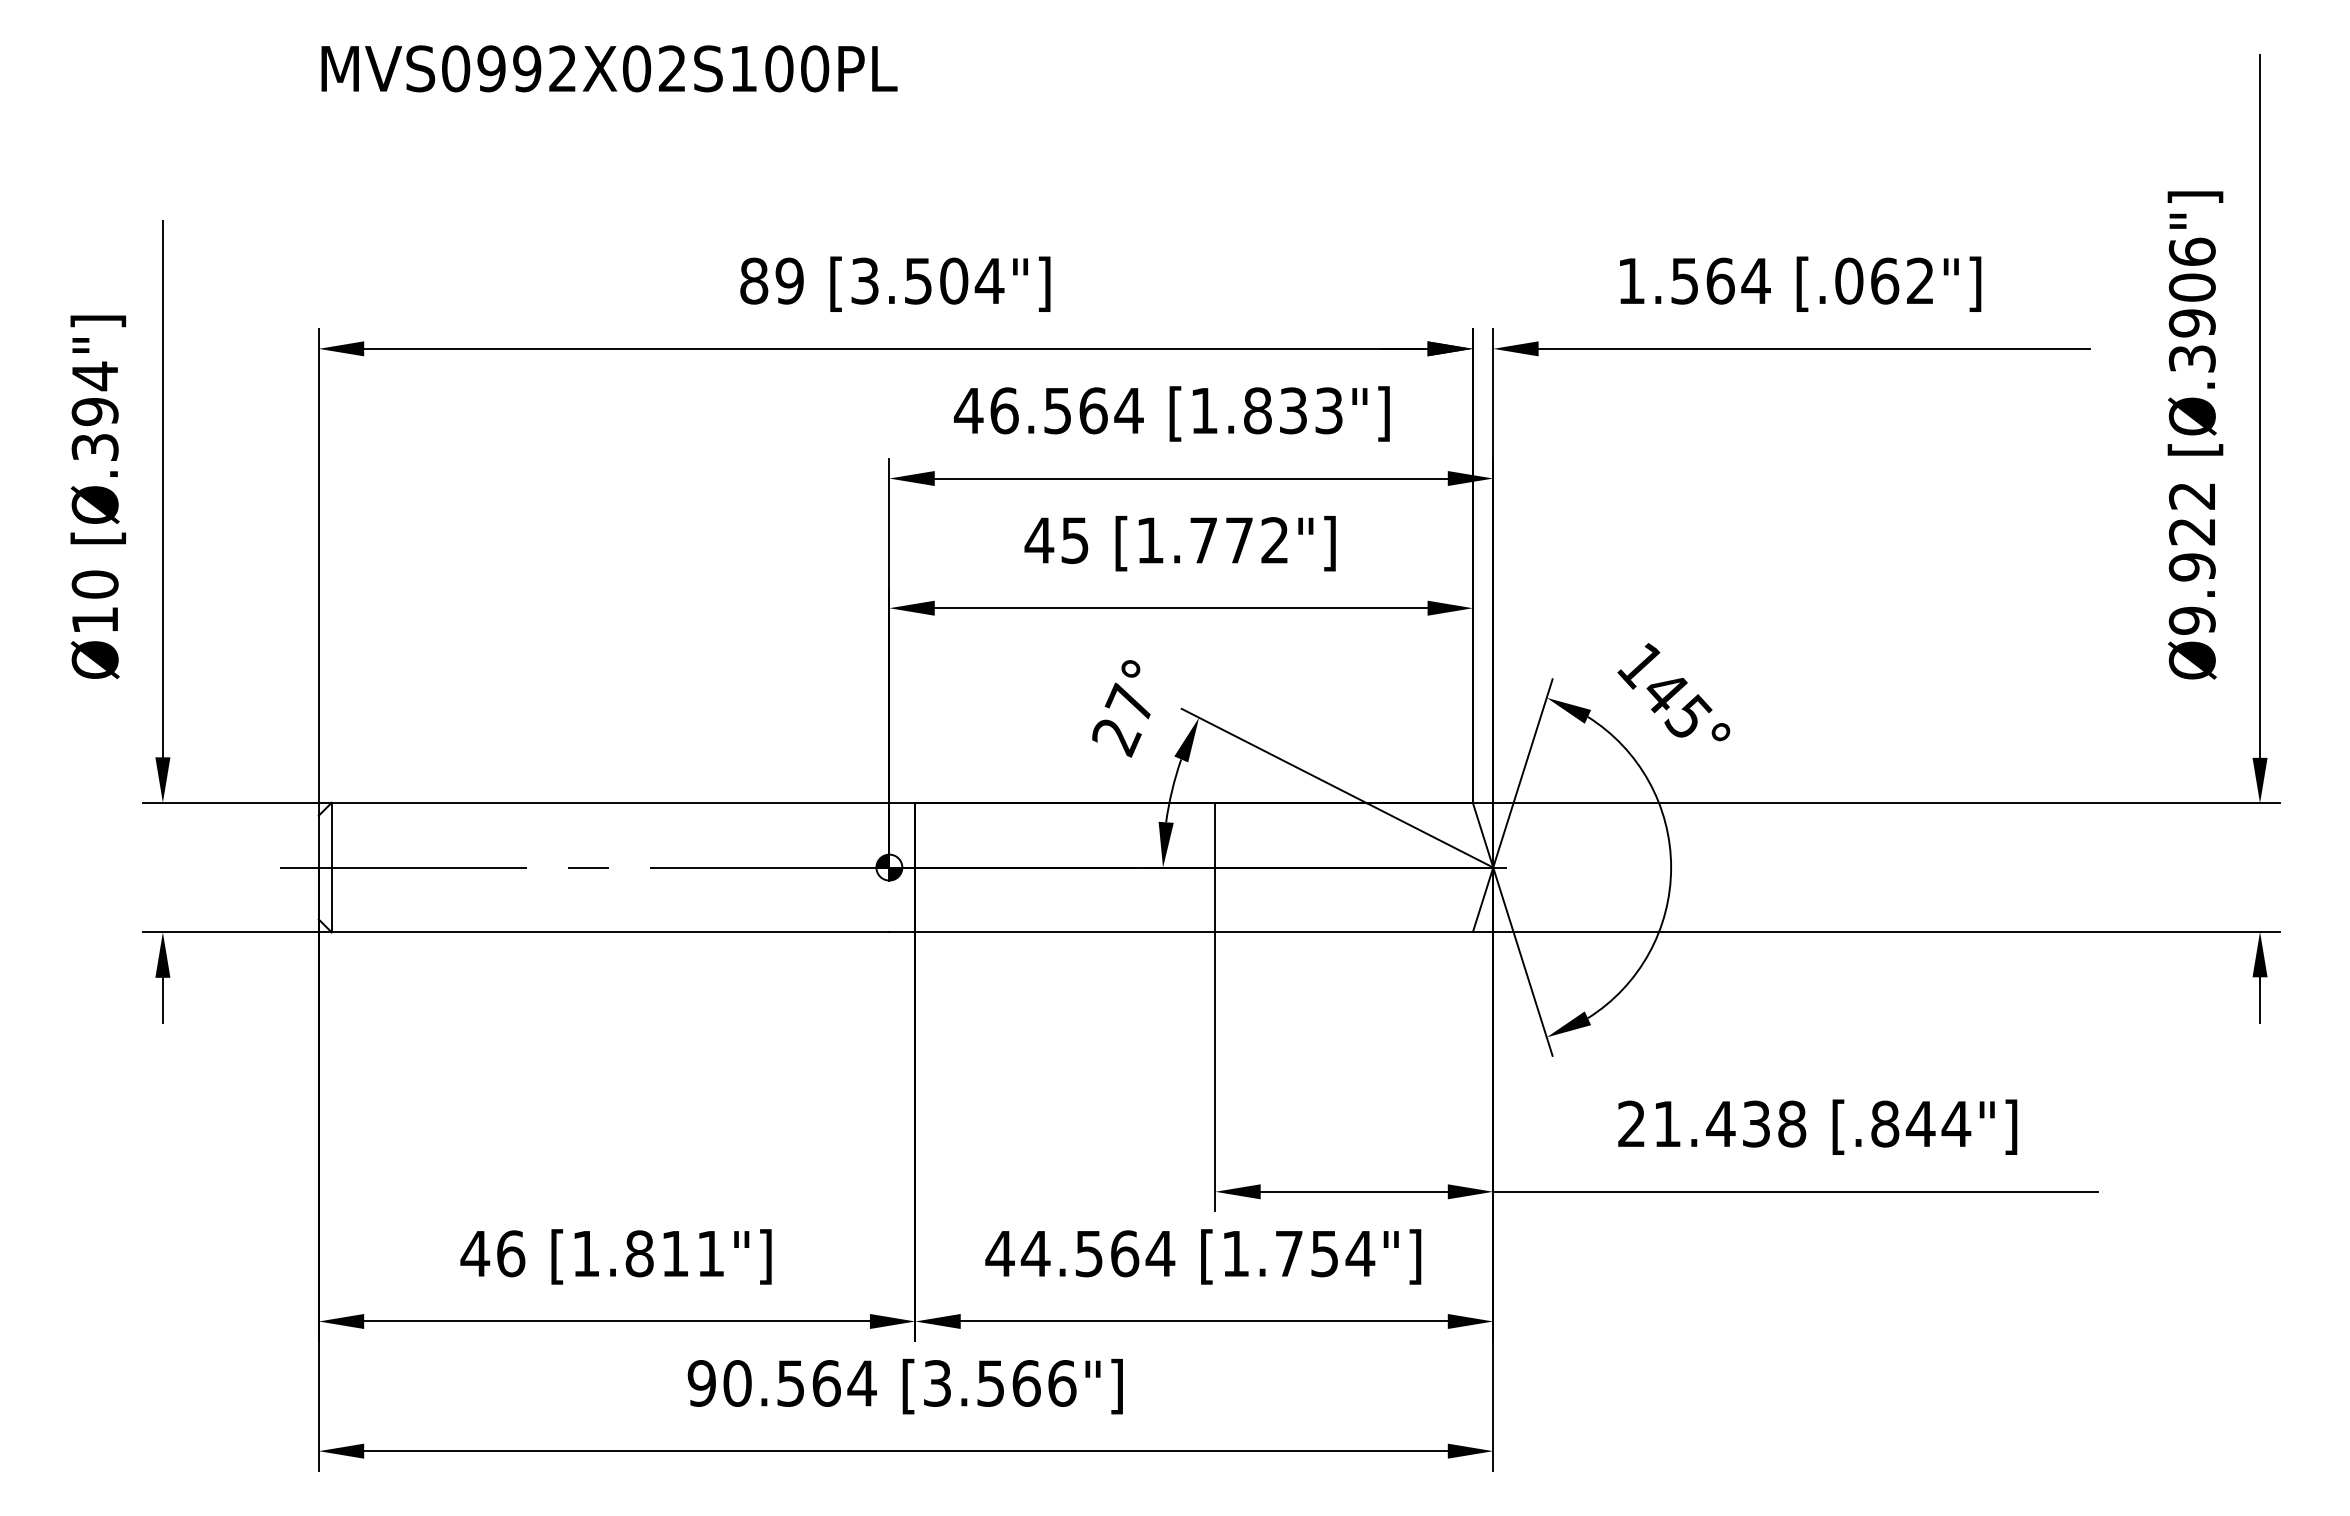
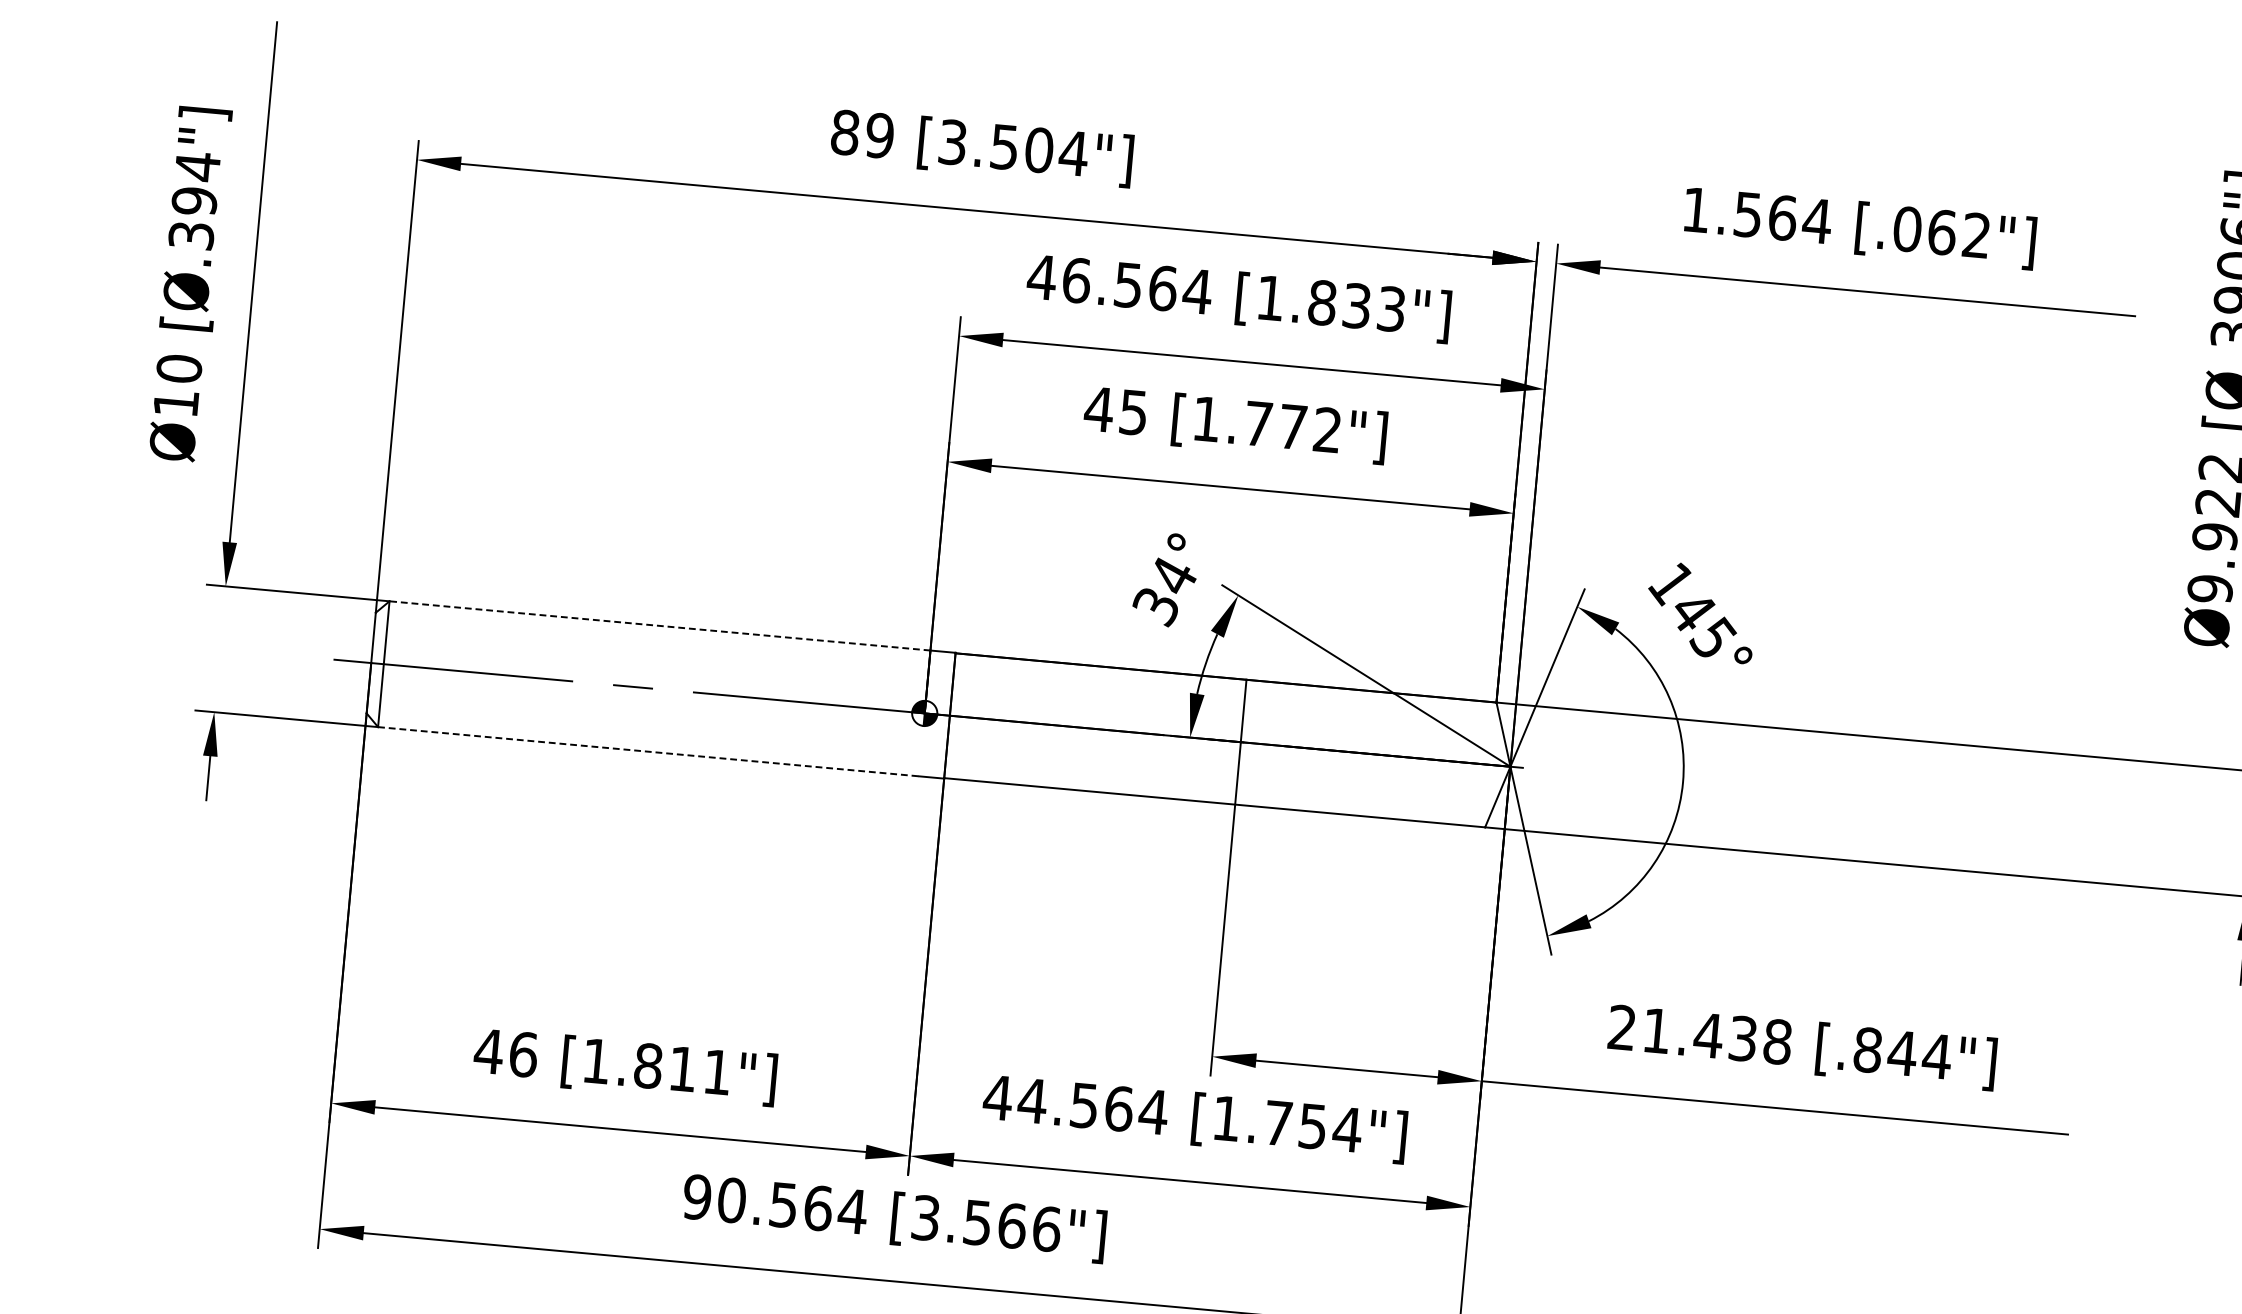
text: (1122, 719) -> (1163, 590), 27° -> 34°
line: (610, 802) -> (659, 625), solid -> dashed
line: (610, 932) -> (648, 751), solid -> dashed

